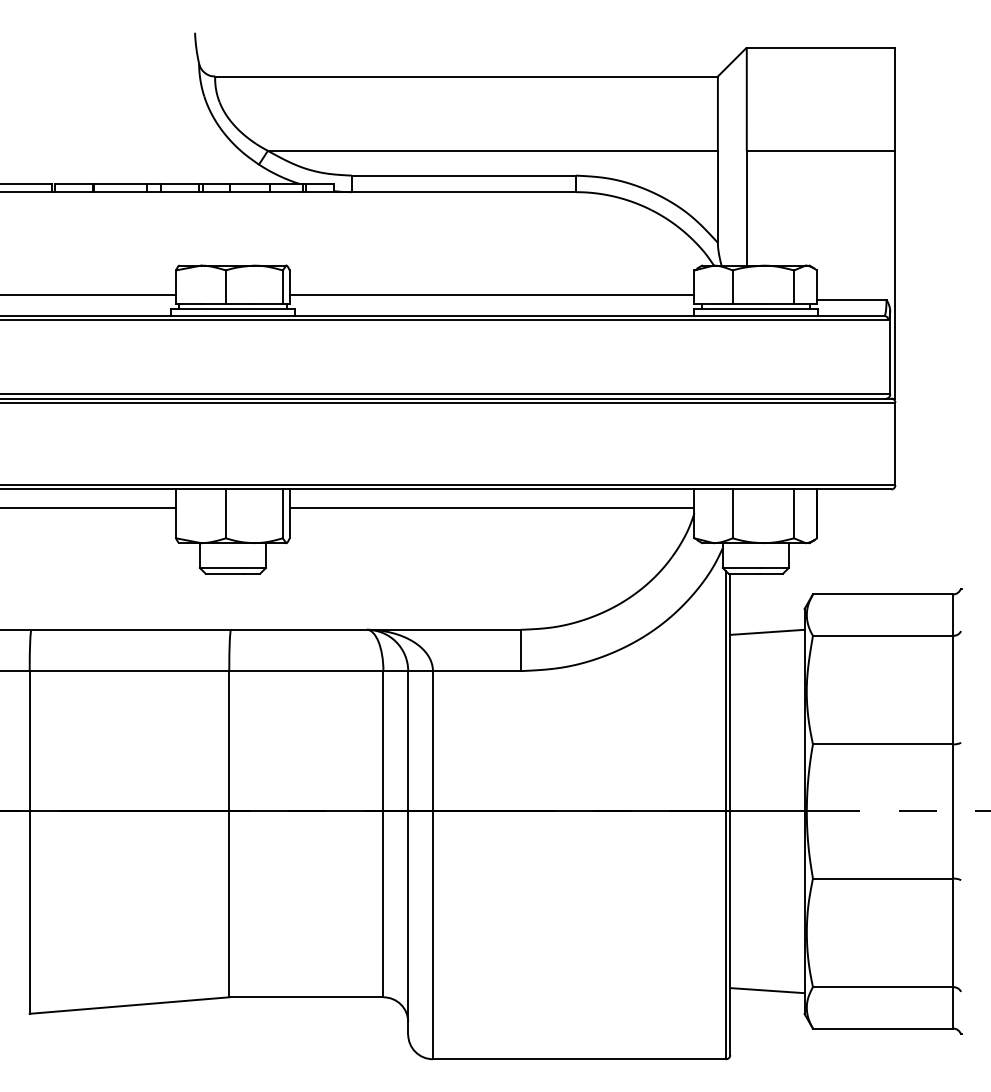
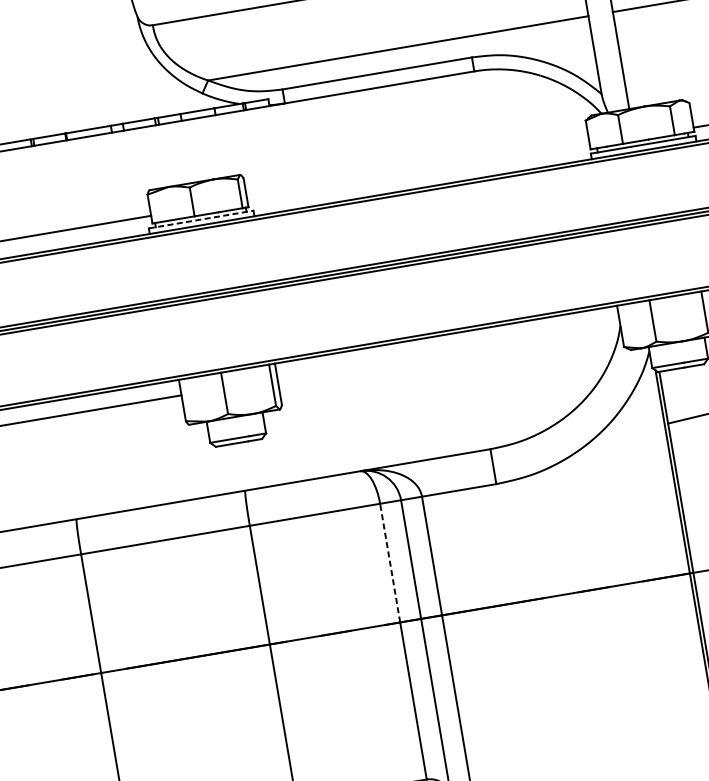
line: (491, 295) -> (417, 170), removed
line: (232, 309) -> (200, 219), solid -> dashed
line: (491, 507) -> (448, 350), removed
line: (383, 740) -> (390, 562), solid -> dashed

